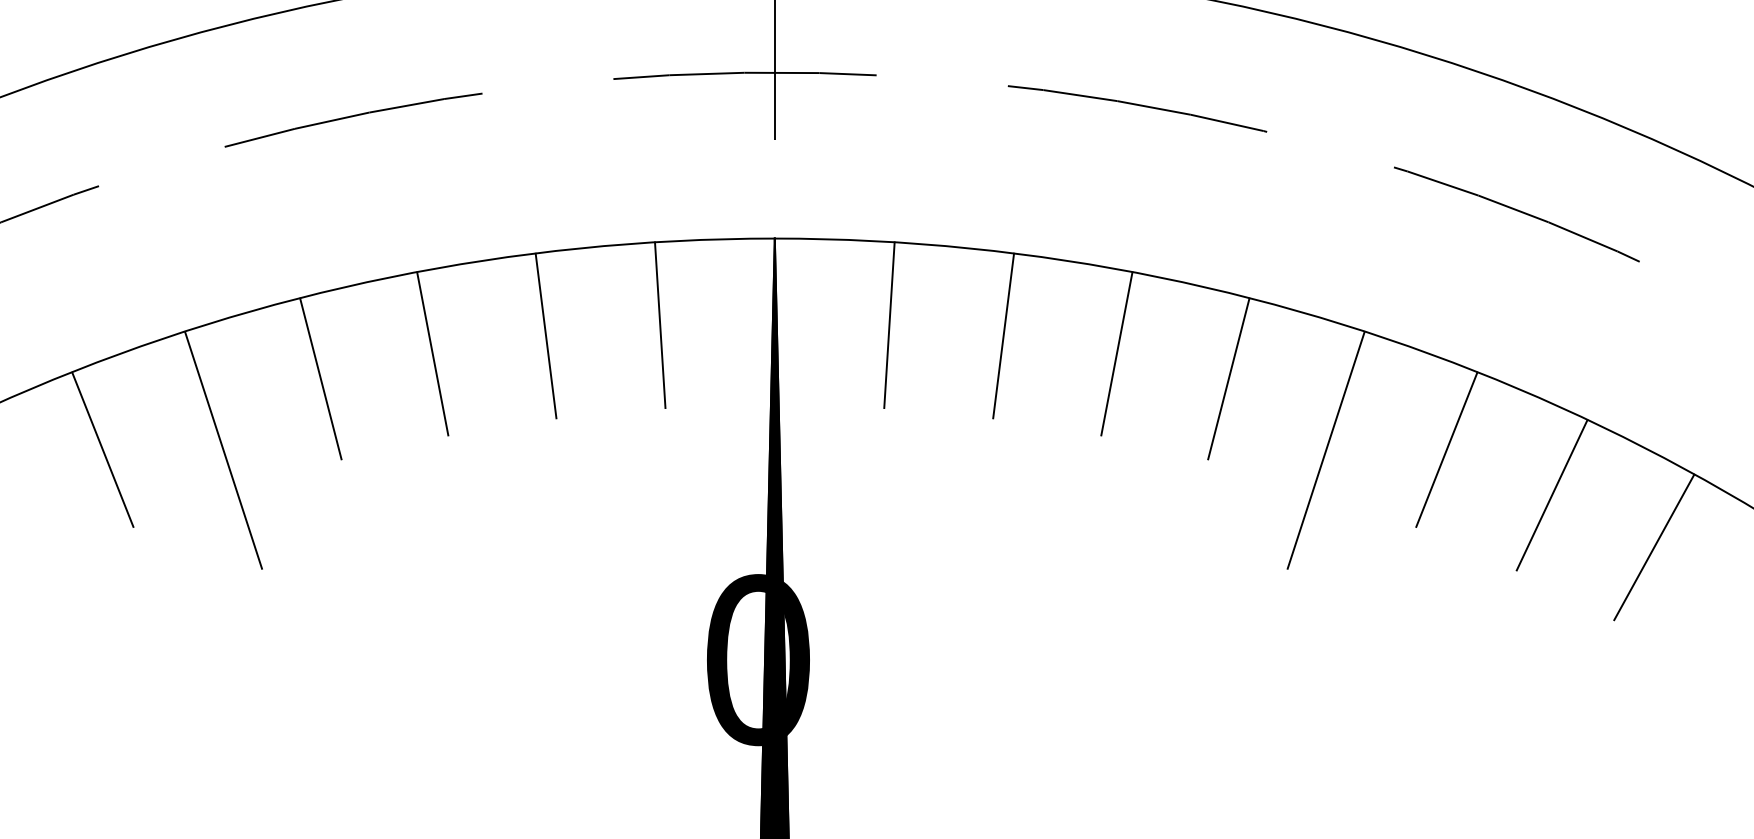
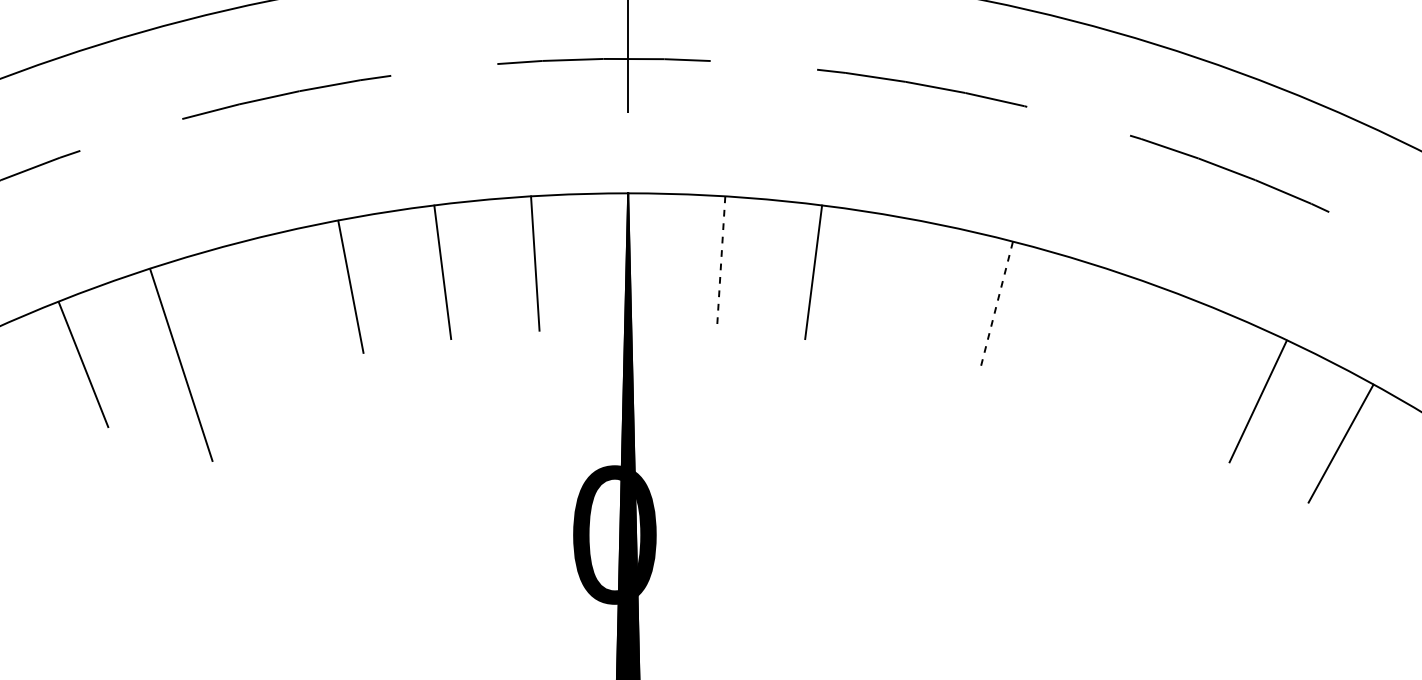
line: (889, 325) -> (721, 263), solid -> dashed
line: (1116, 353) -> (905, 286), removed
line: (320, 378) -> (259, 306), removed
line: (1228, 378) -> (995, 306), solid -> dashed
line: (1446, 449) -> (1172, 364), removed
line: (1325, 450) -> (1074, 365), removed

